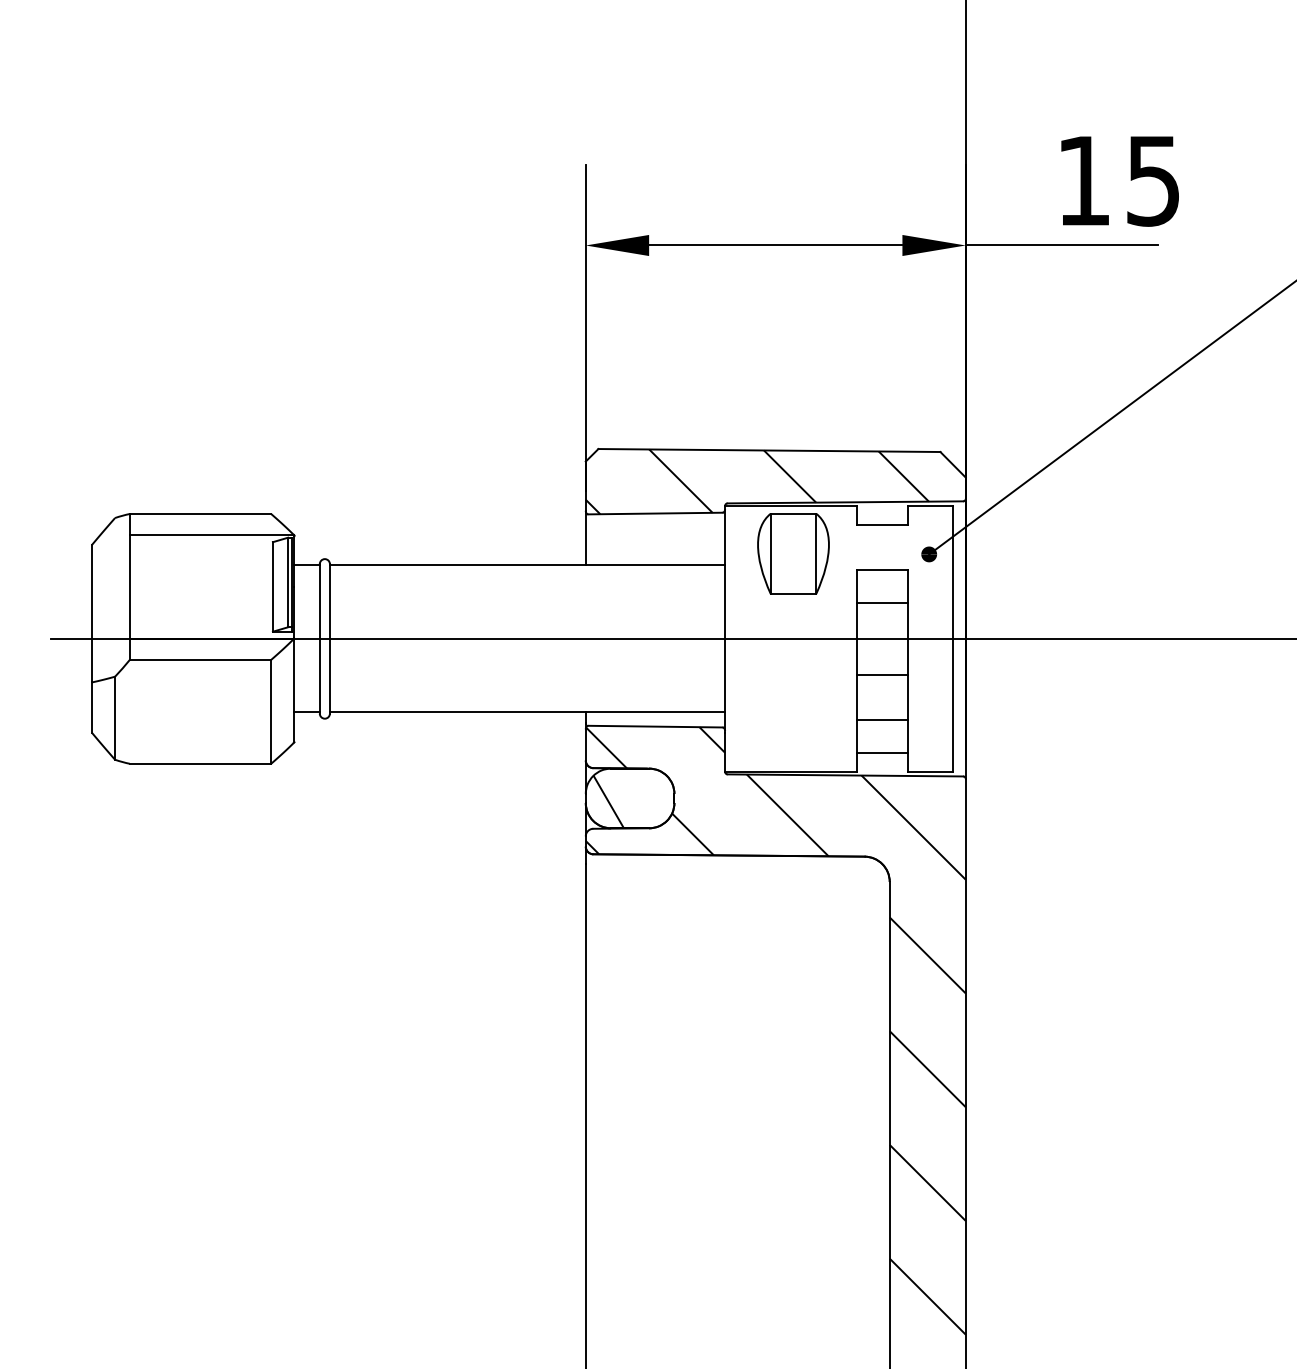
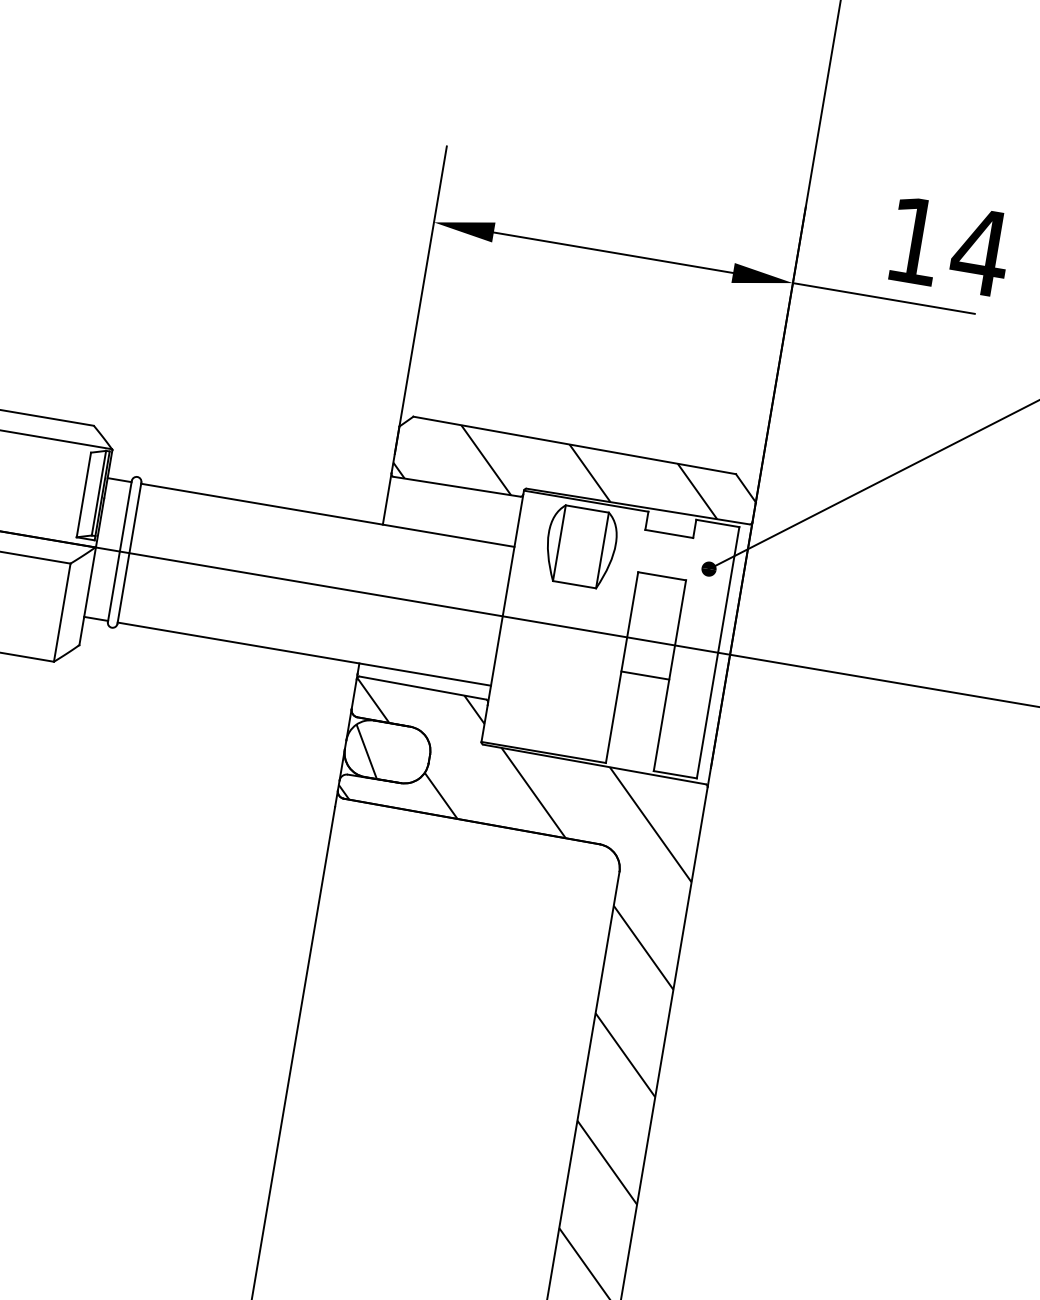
text: (1153, 181) -> (980, 252), 15 -> 14
line: (881, 602) -> (656, 606), removed
line: (881, 719) -> (637, 717), removed
line: (881, 752) -> (632, 748), removed

